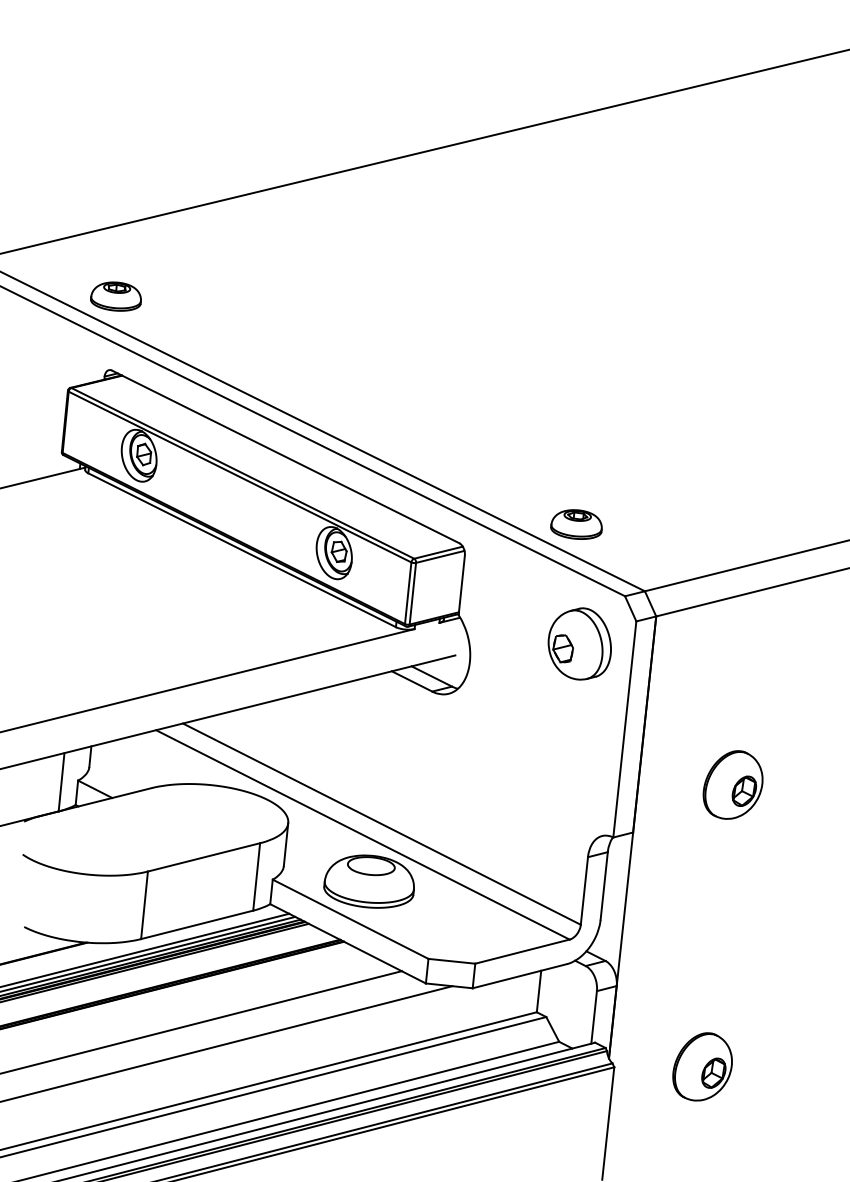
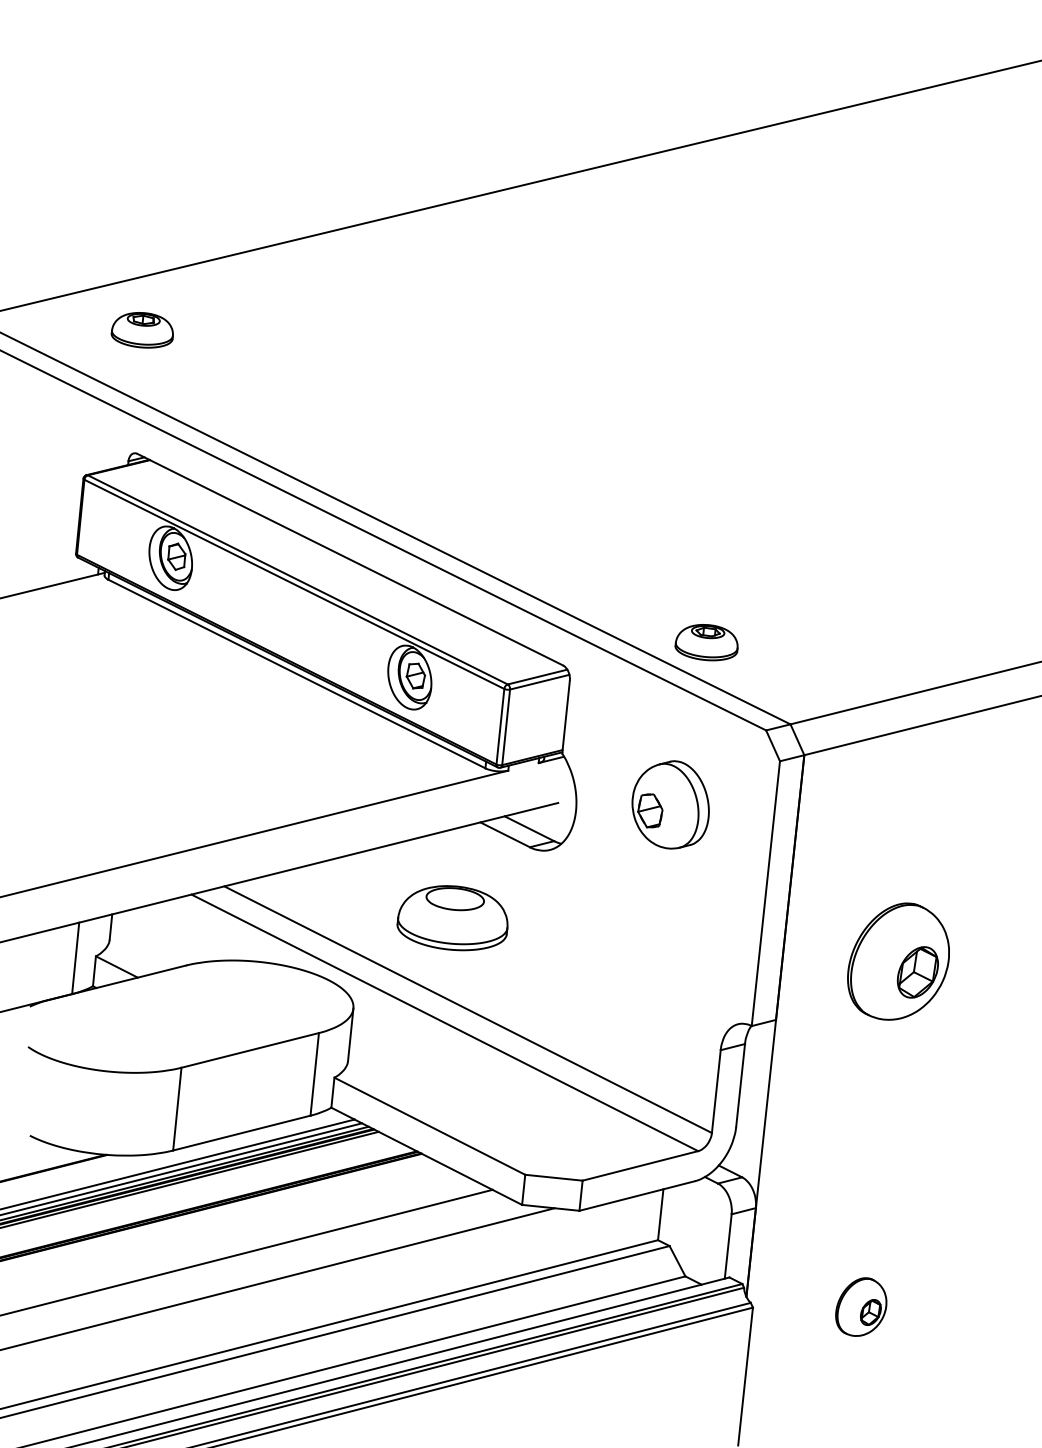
part: (115, 296) -> (141, 330), moved
part: (579, 643) -> (670, 804), moved
part: (733, 784) -> (898, 961), size x1.4
part: (369, 881) -> (452, 918), moved
part: (702, 1066) -> (861, 1306), size x0.7

